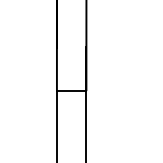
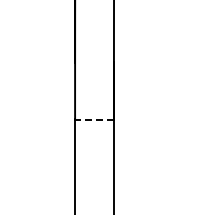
line: (71, 91) -> (94, 120), solid -> dashed

